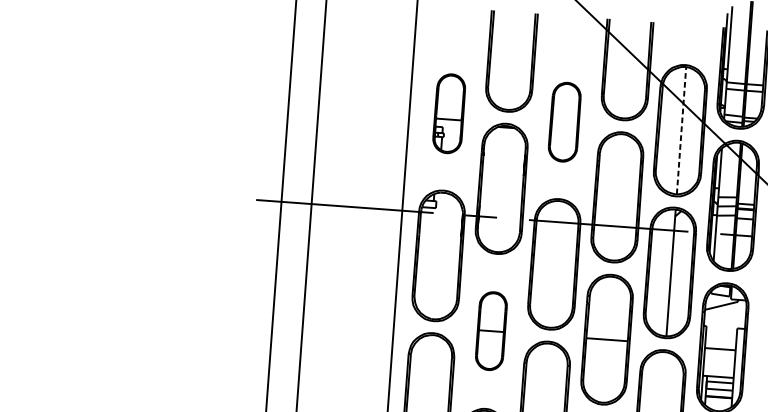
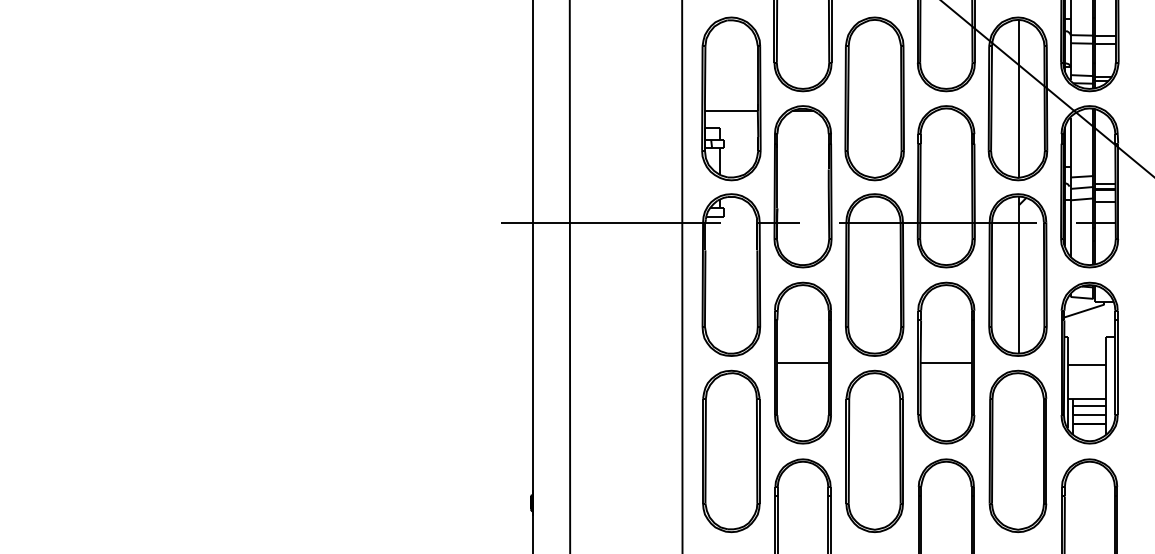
part: (449, 113) -> (731, 98), size x1.67
part: (564, 121) -> (874, 98), size x1.67
line: (681, 130) -> (1019, 98), dashed -> solid
part: (491, 330) -> (802, 362), size x1.67

